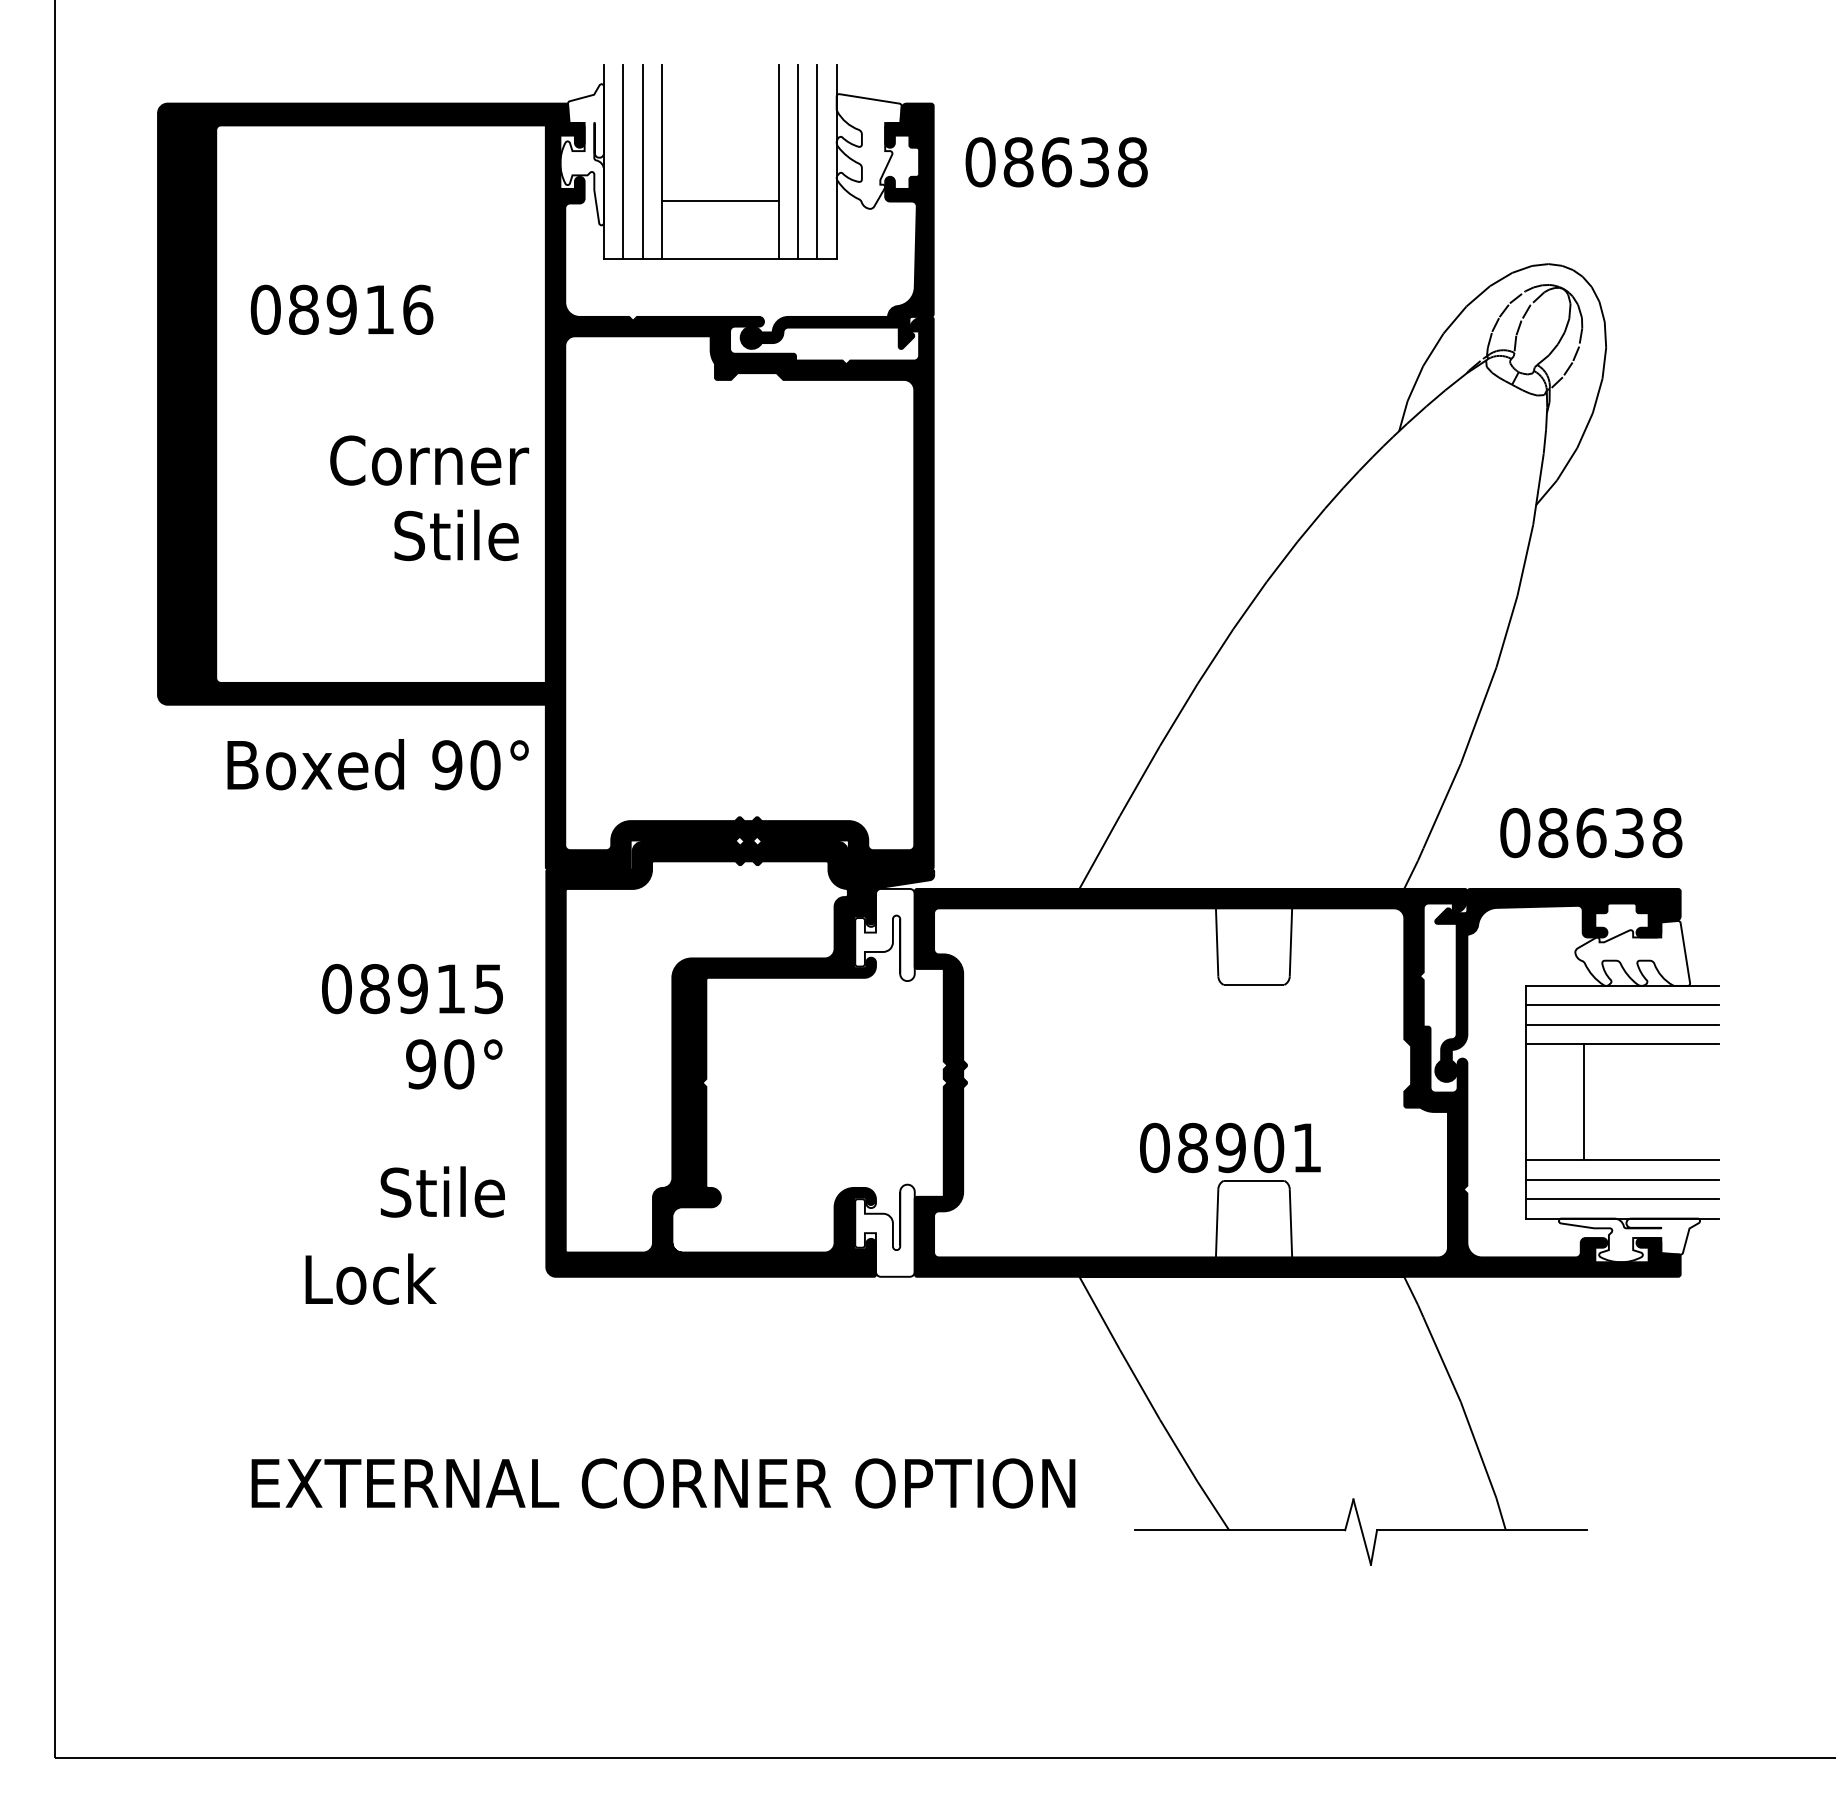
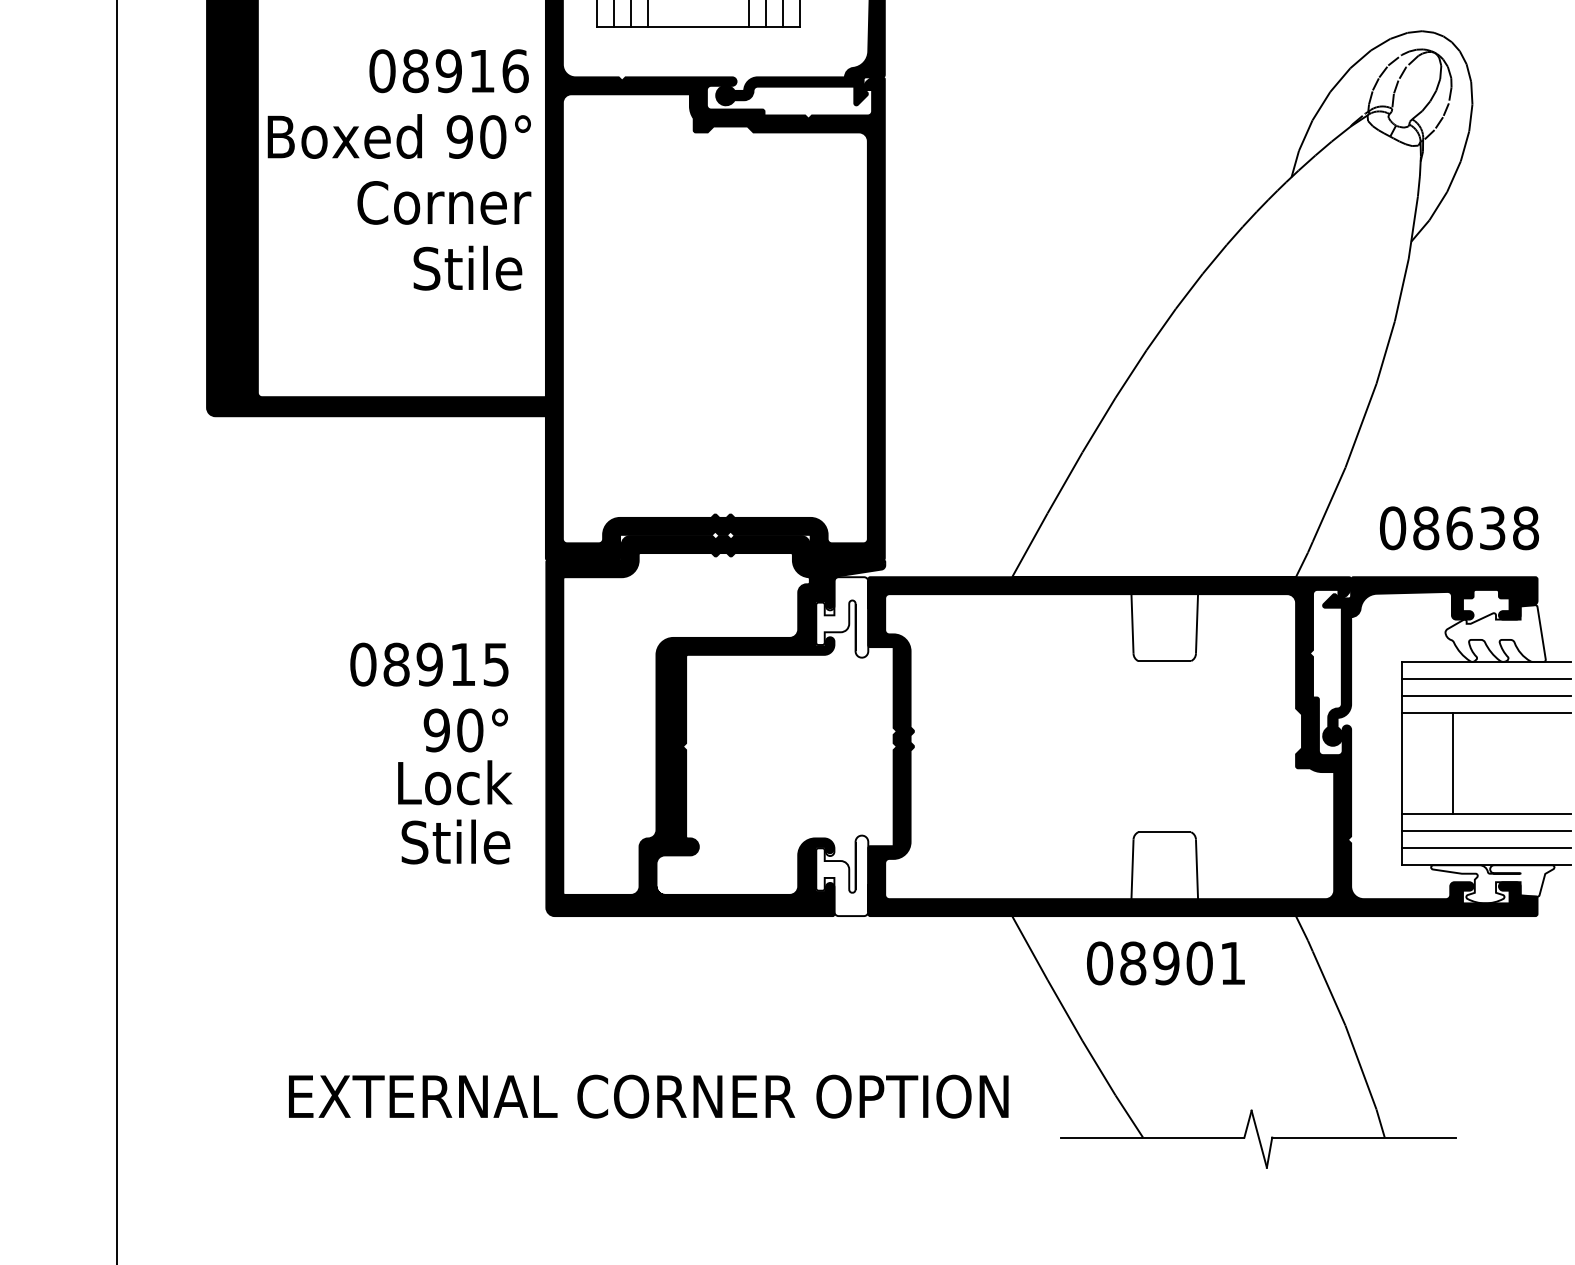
text: (341, 309) -> (448, 70), moved
text: (377, 764) -> (398, 136), moved
text: (1230, 1147) -> (1166, 963), moved
text: (370, 1278) -> (454, 782), moved

